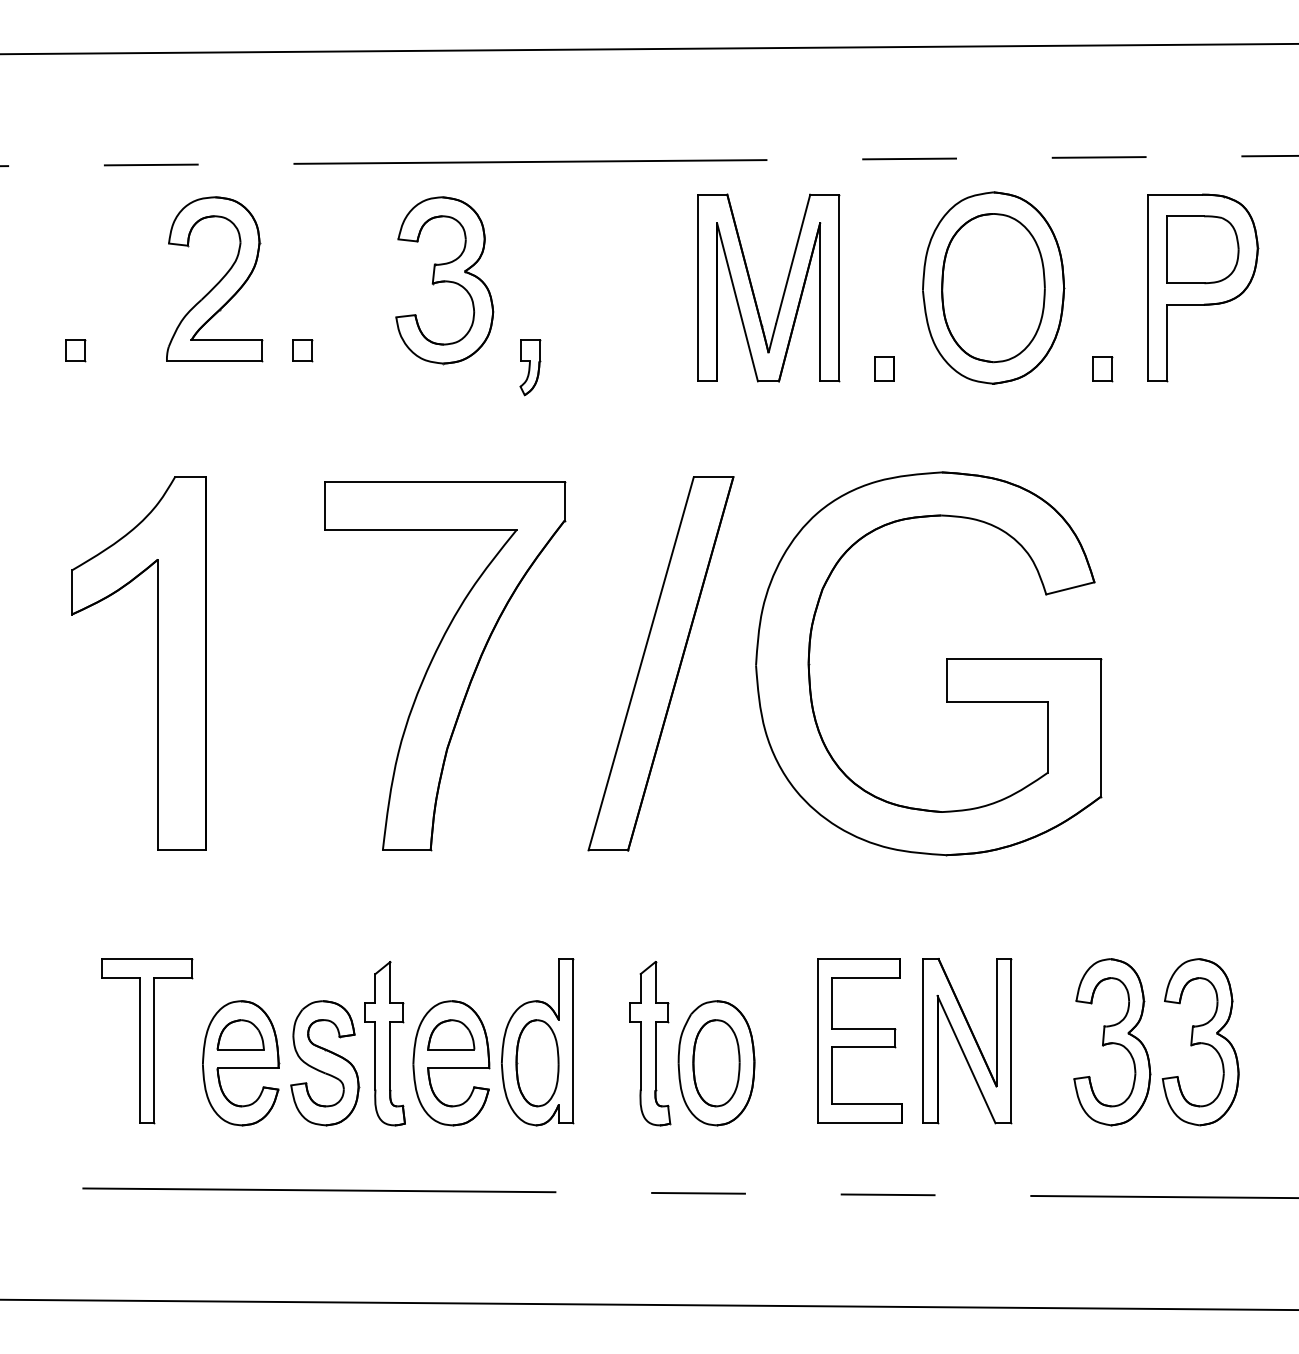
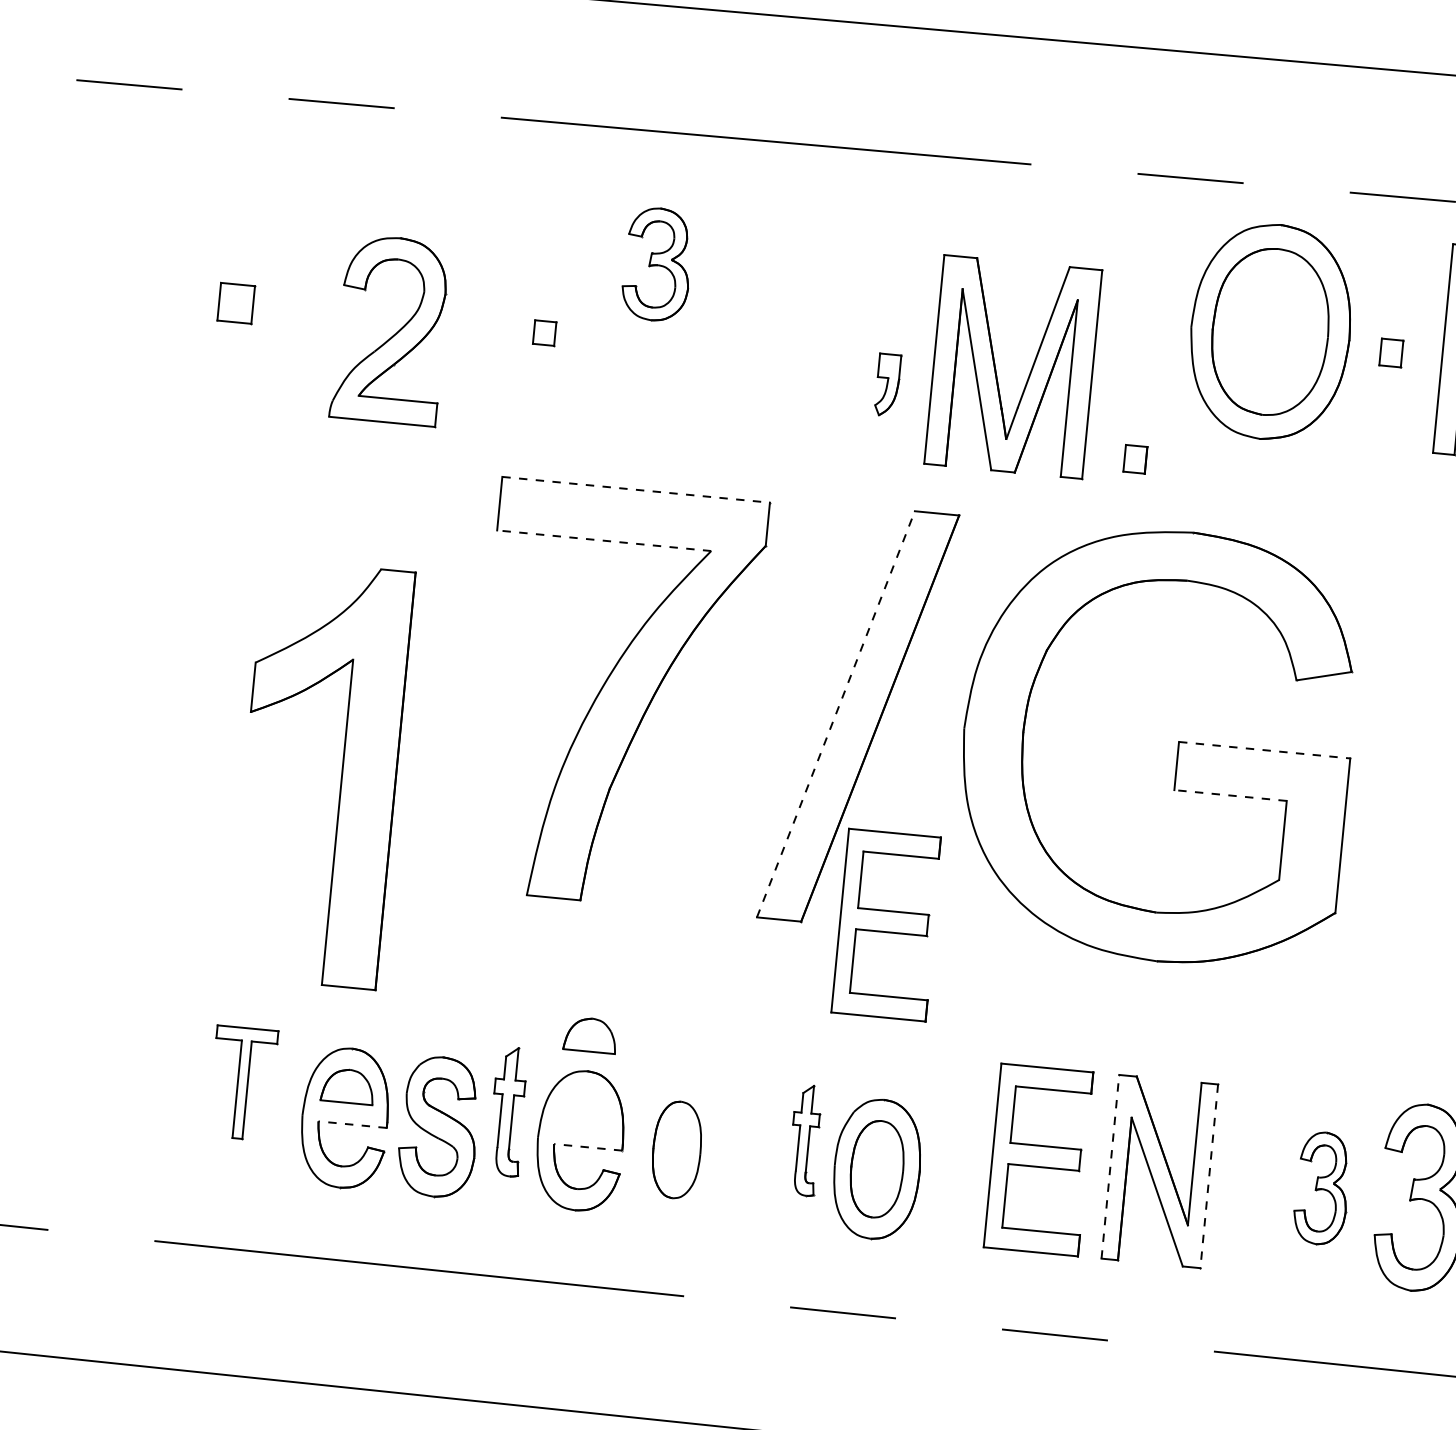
part: (214, 279) -> (391, 330), moved
part: (444, 280) -> (657, 264), size x0.6
part: (753, 289) -> (996, 367), moved
part: (75, 350) -> (236, 302), size x1.6
part: (302, 350) -> (544, 332), moved
part: (530, 367) -> (888, 384), moved
part: (884, 368) -> (1135, 458), moved
part: (1102, 369) -> (1391, 353), moved
line: (445, 481) -> (636, 489), solid -> dashed
line: (421, 529) -> (604, 540), solid -> dashed
line: (1023, 659) -> (1264, 750), solid -> dashed
part: (157, 663) -> (341, 775), moved
line: (641, 663) -> (836, 714), solid -> dashed
line: (997, 702) -> (1230, 795), solid -> dashed
part: (704, 845) -> (887, 924), added
part: (451, 1034) -> (590, 1034), moved
line: (922, 1040) -> (1110, 1166), solid -> dashed
part: (147, 1041) -> (243, 1083), size x0.6
line: (1011, 1041) -> (1209, 1176), solid -> dashed
part: (537, 1042) -> (679, 1126), removed
part: (1112, 1042) -> (1322, 1188), size x0.6
part: (384, 1043) -> (507, 1111), size x0.7
part: (650, 1043) -> (805, 1140), size x0.6
line: (247, 1068) -> (351, 1124), solid -> dashed
line: (458, 1068) -> (587, 1147), solid -> dashed

